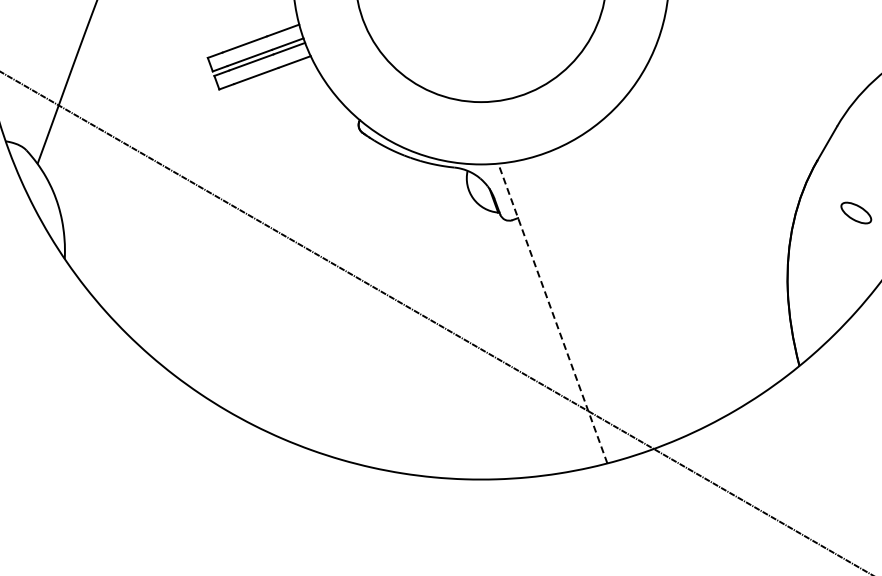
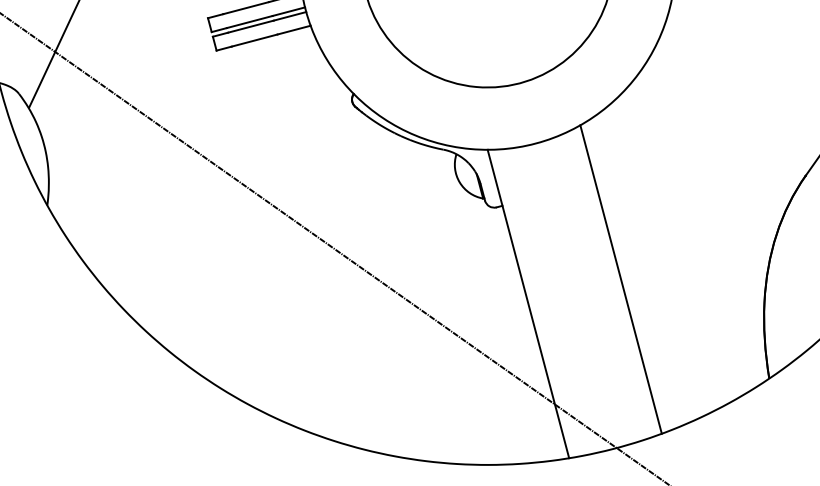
line: (642, 280) -> (620, 279), added
line: (552, 313) -> (528, 303), dashed -> solid

